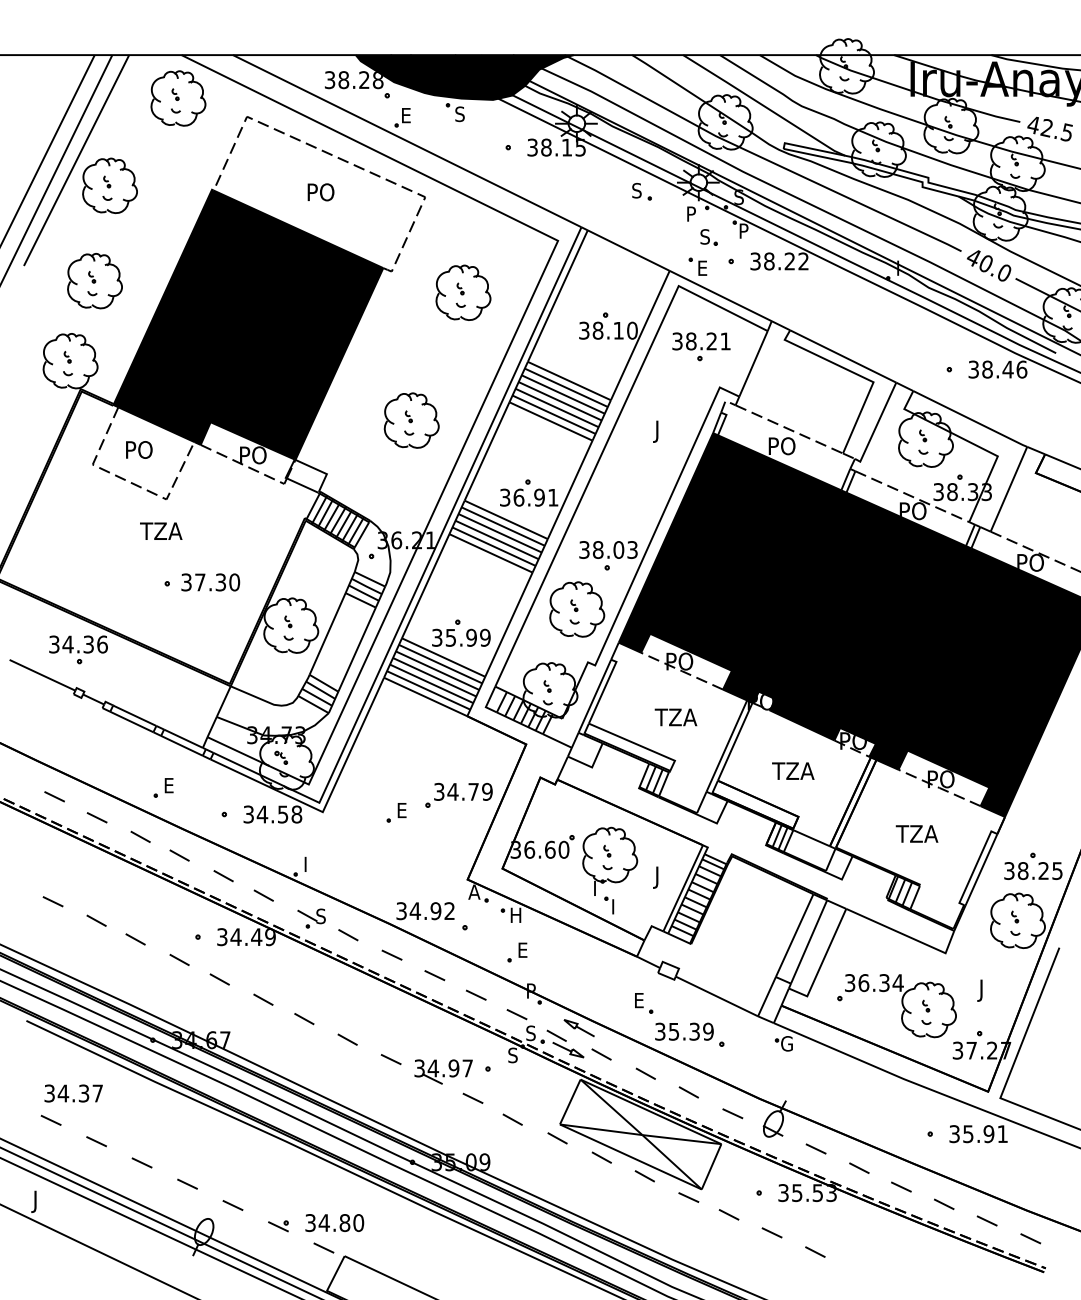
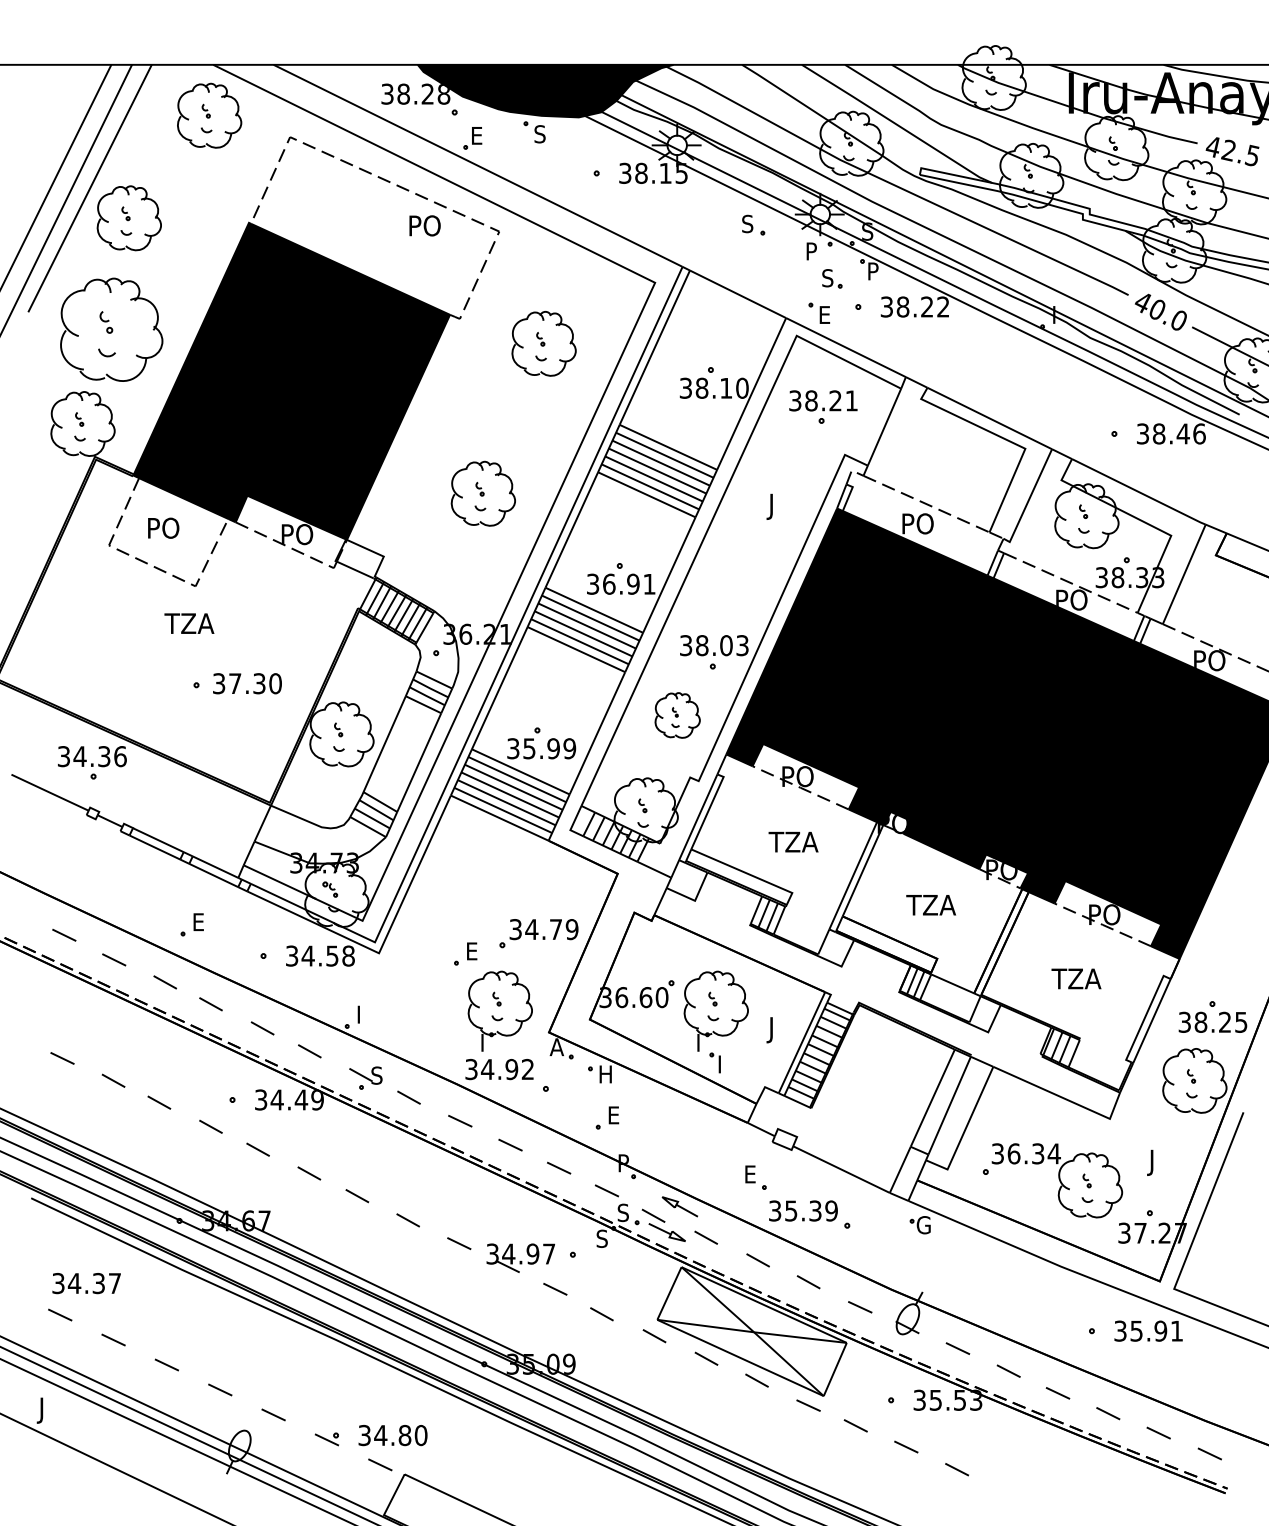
text: (320, 192) -> (424, 226), moved
part: (94, 281) -> (111, 330), size x1.6
part: (577, 609) -> (677, 715), size x0.7
part: (426, 860) -> (500, 1010), added

